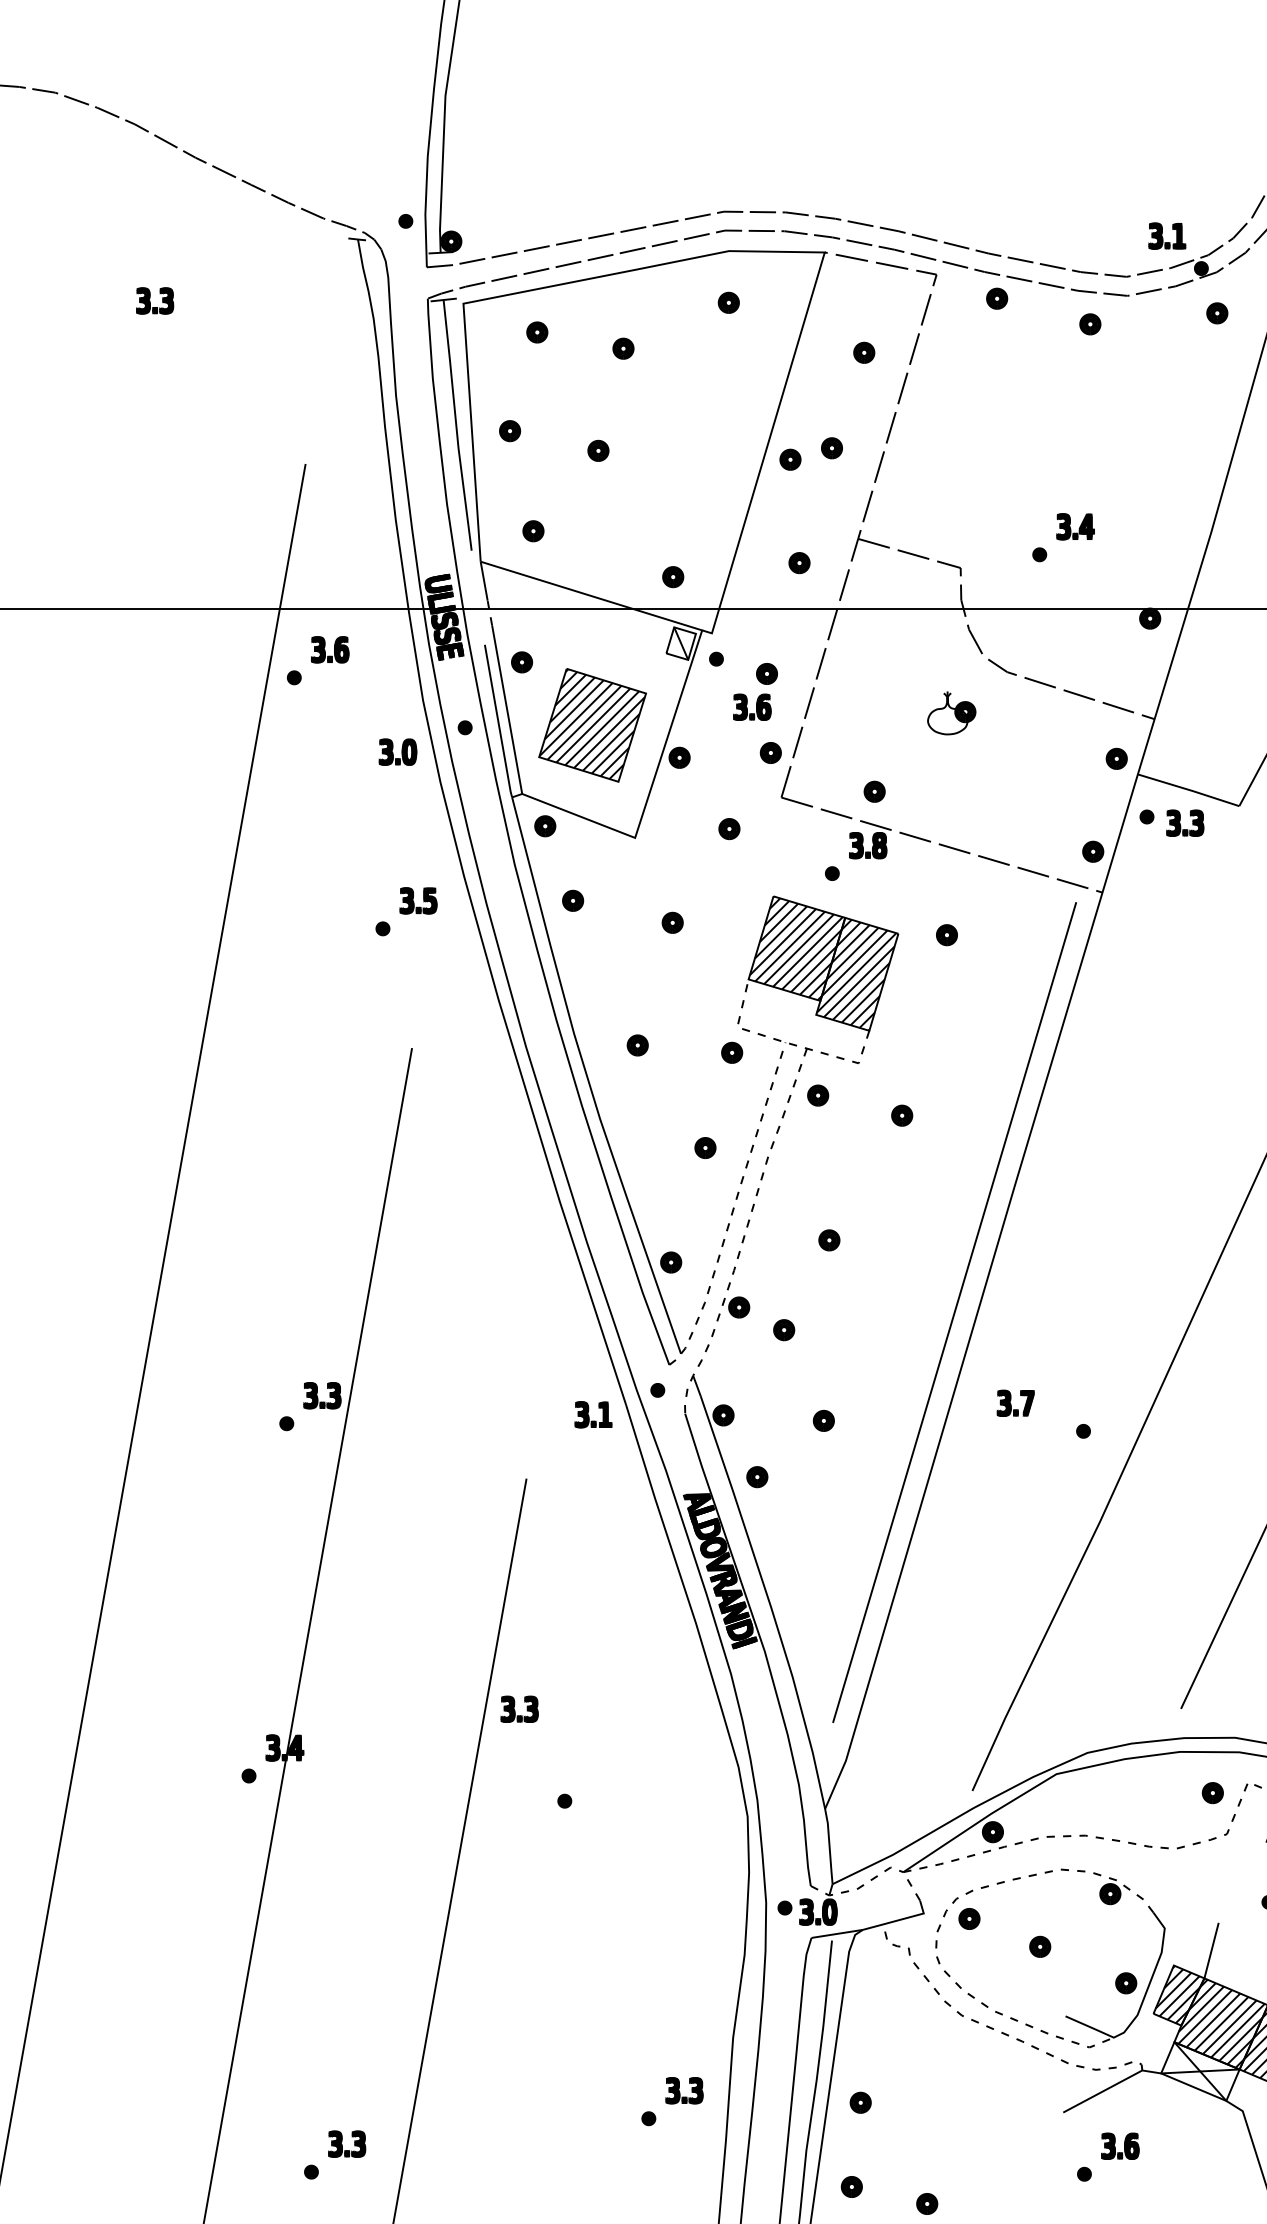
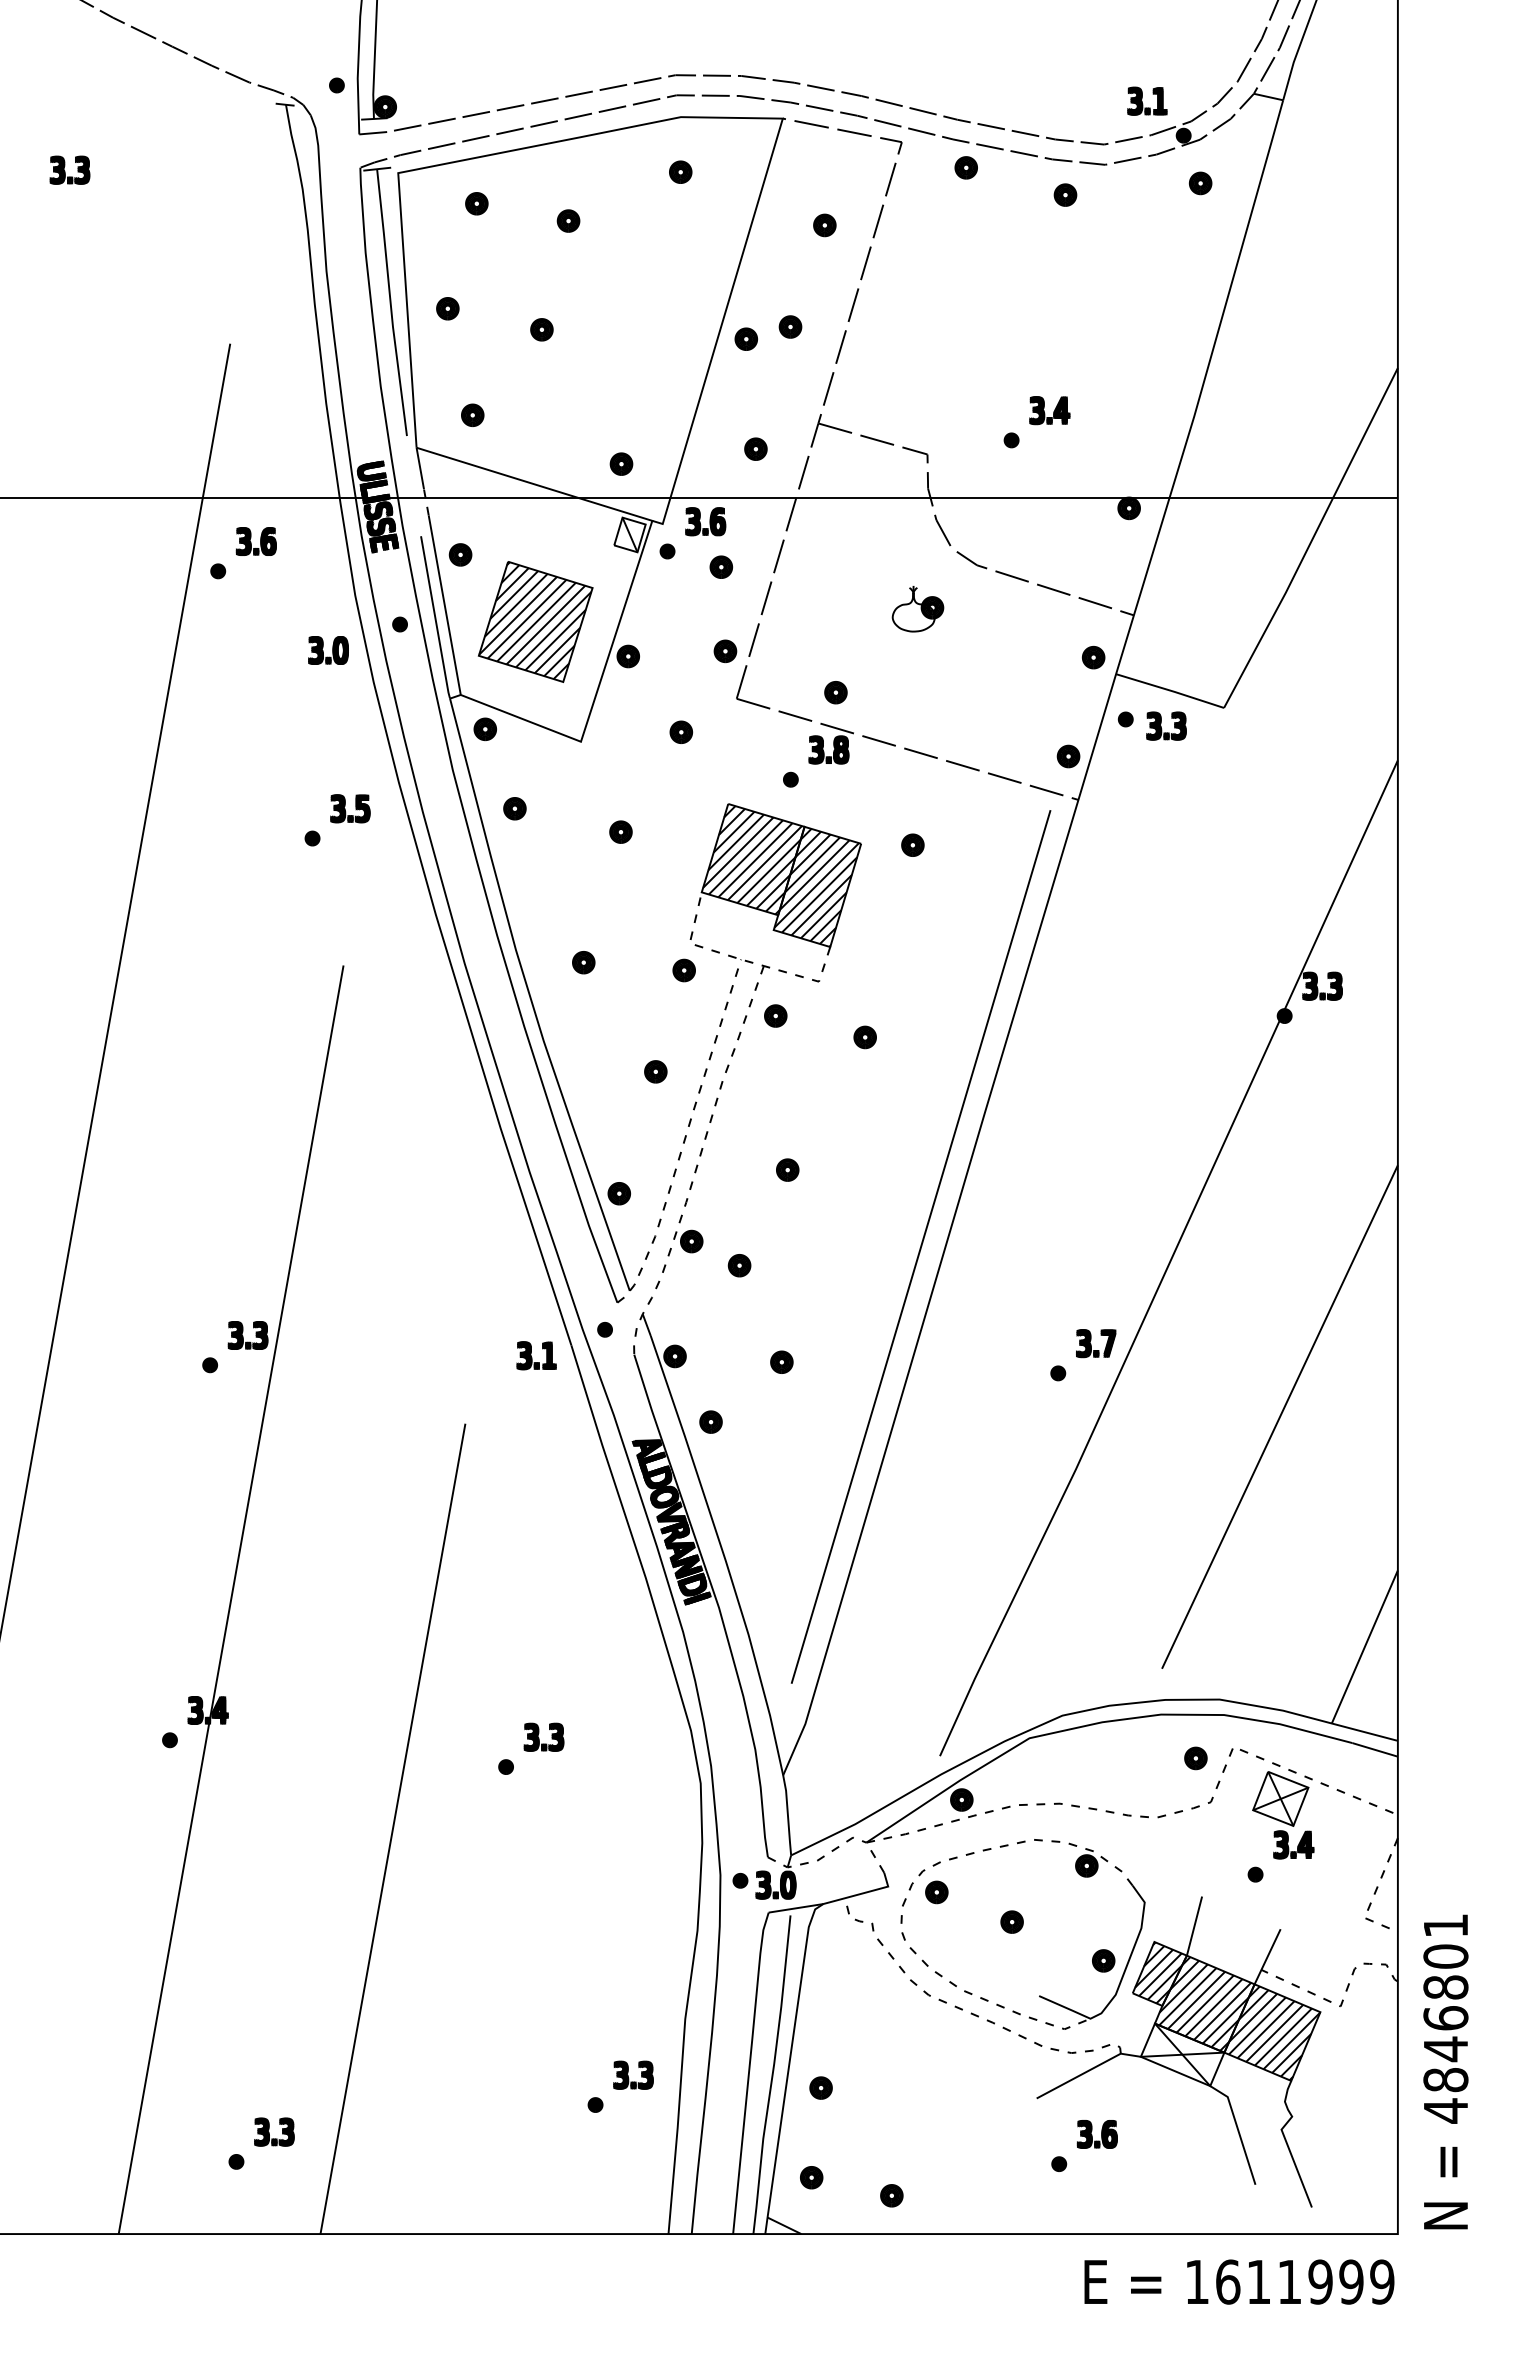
text: (752, 707) -> (705, 521), moved
text: (1016, 1403) -> (1096, 1343), moved
text: (519, 1708) -> (543, 1736), moved

